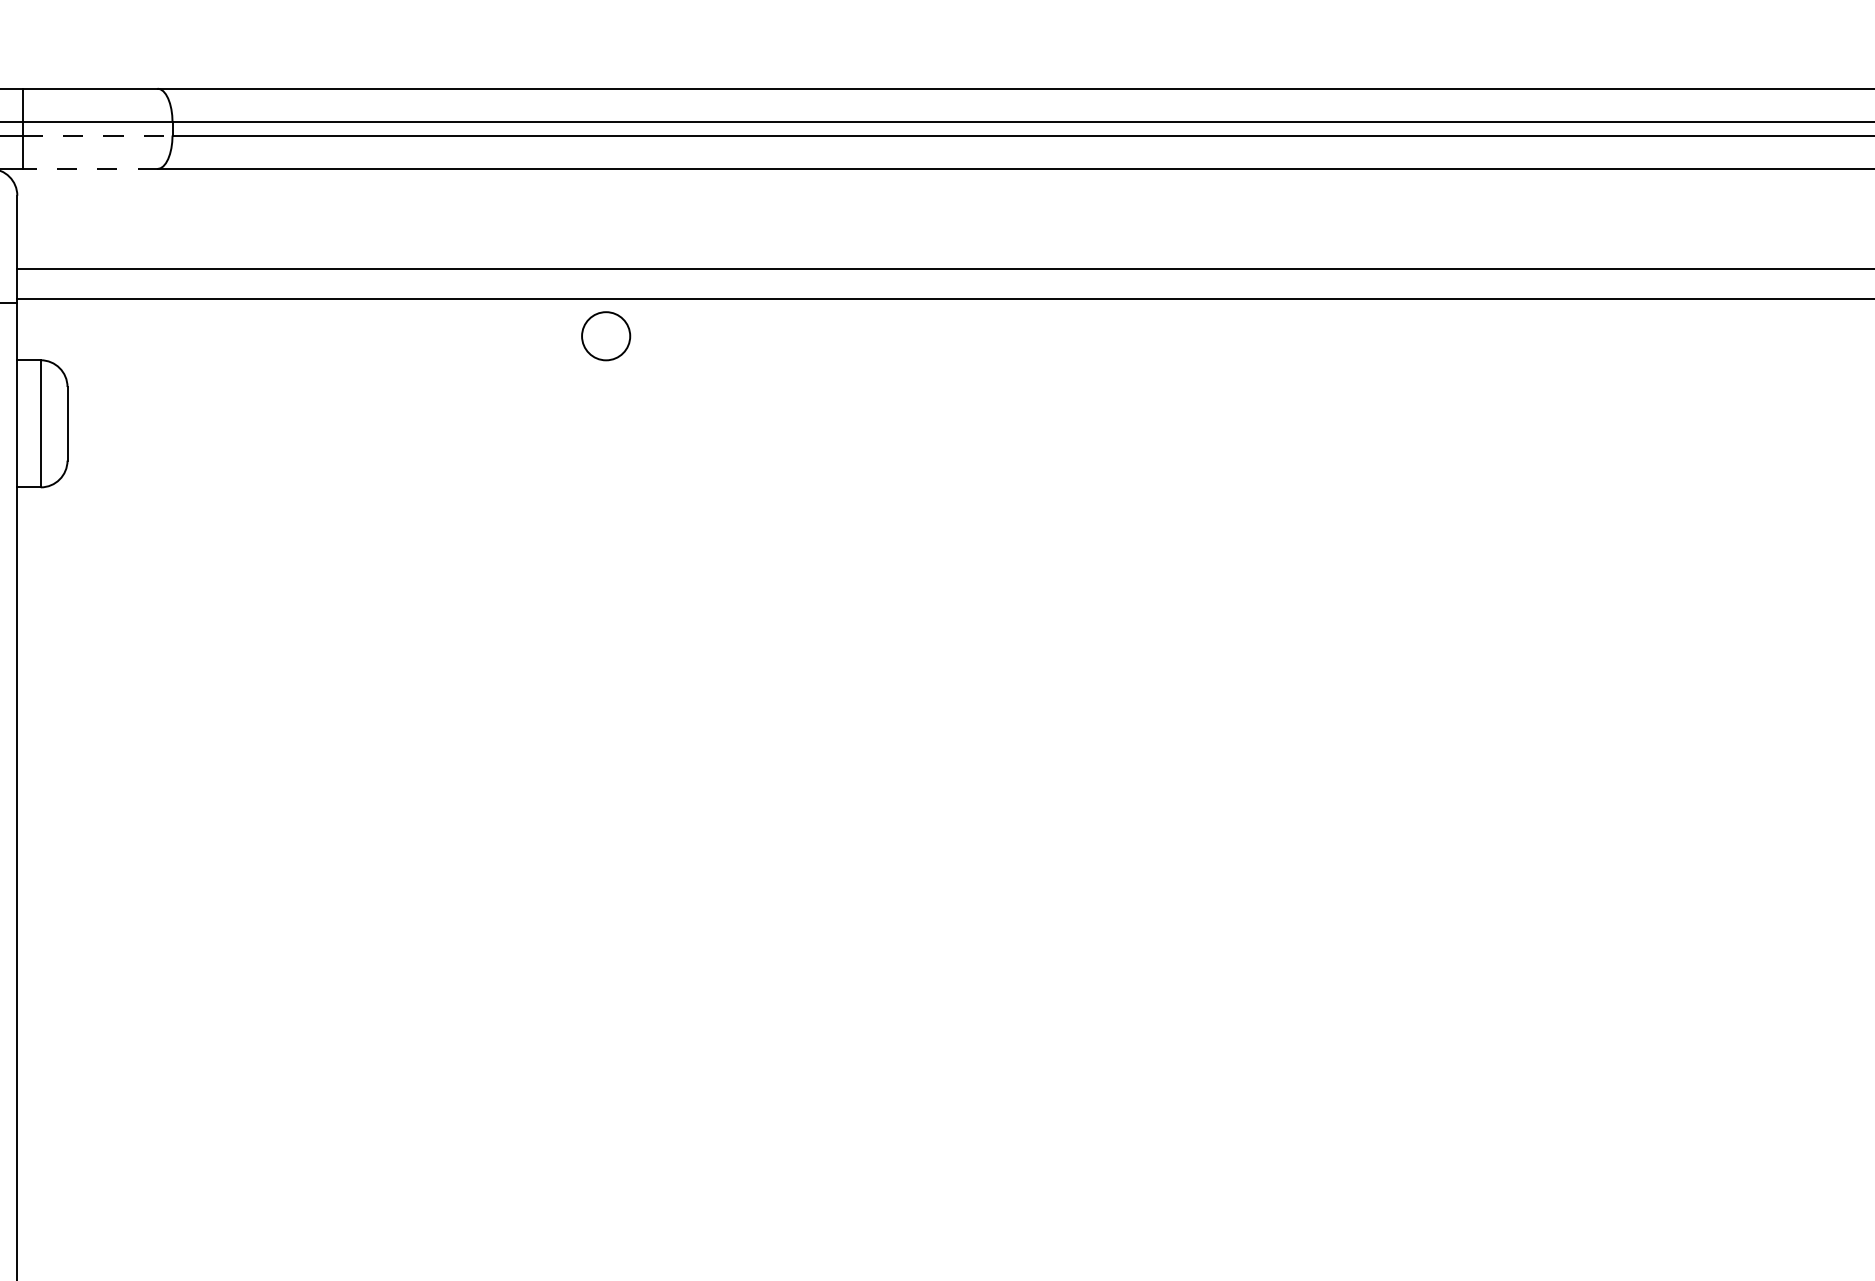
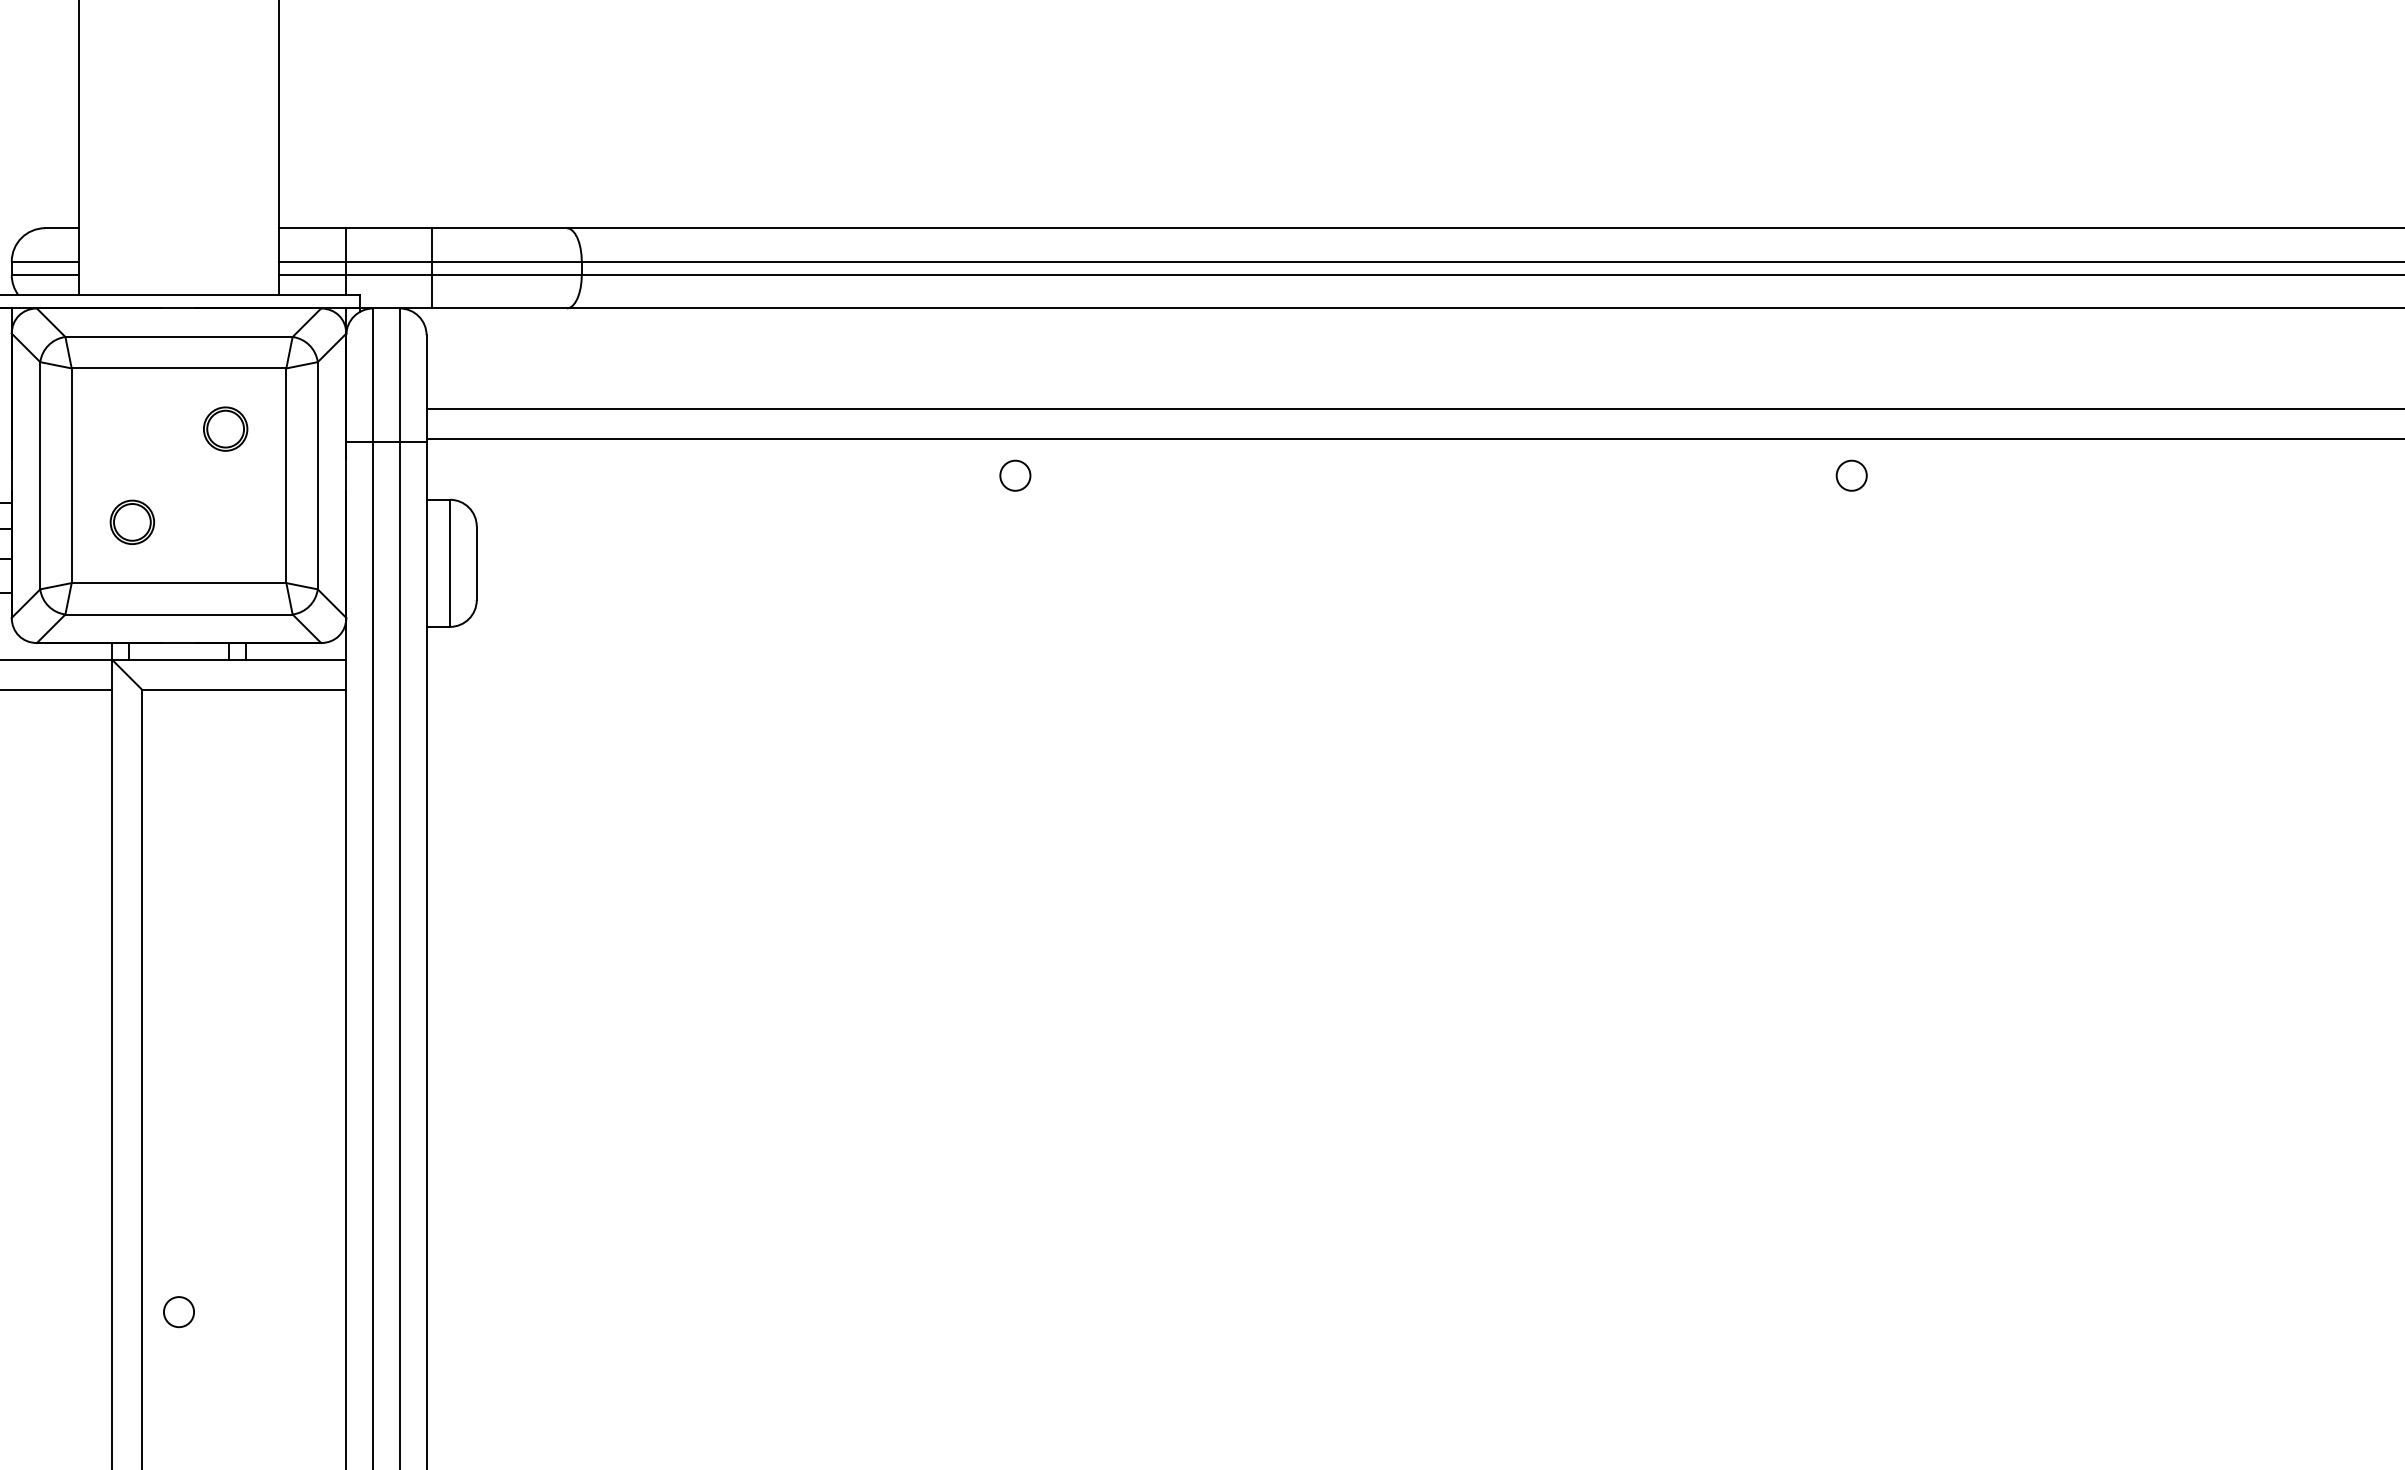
line: (98, 135) -> (507, 275), dashed -> solid
line: (90, 168) -> (499, 308), dashed -> solid
circle: (606, 335) -> (1015, 475), size x0.62
circle: (1442, 335) -> (1851, 475), added

